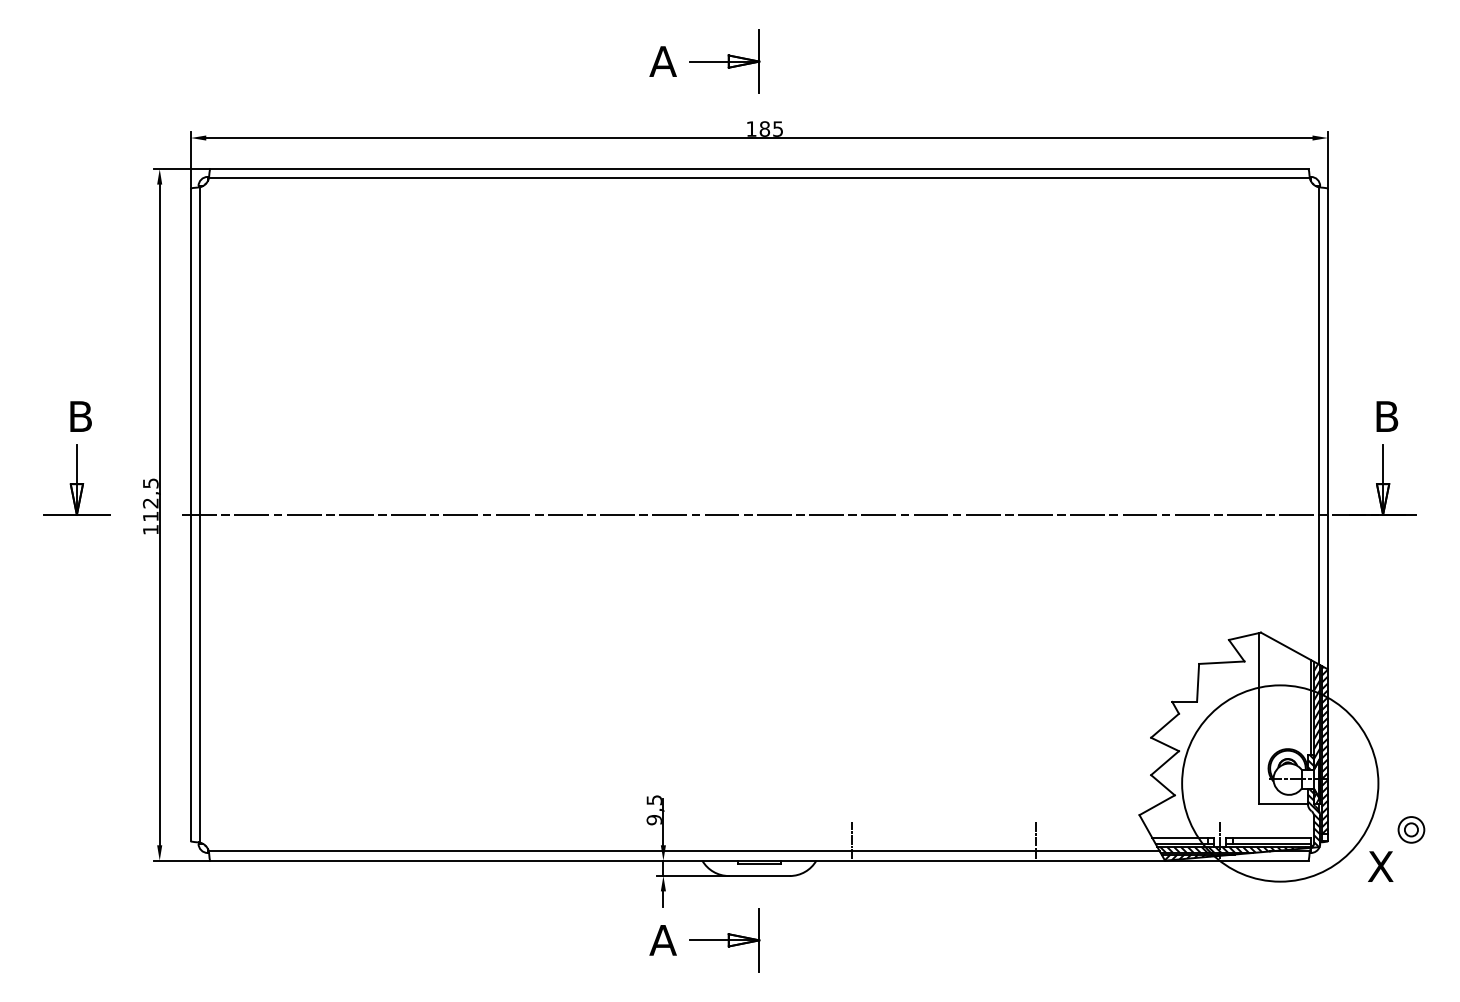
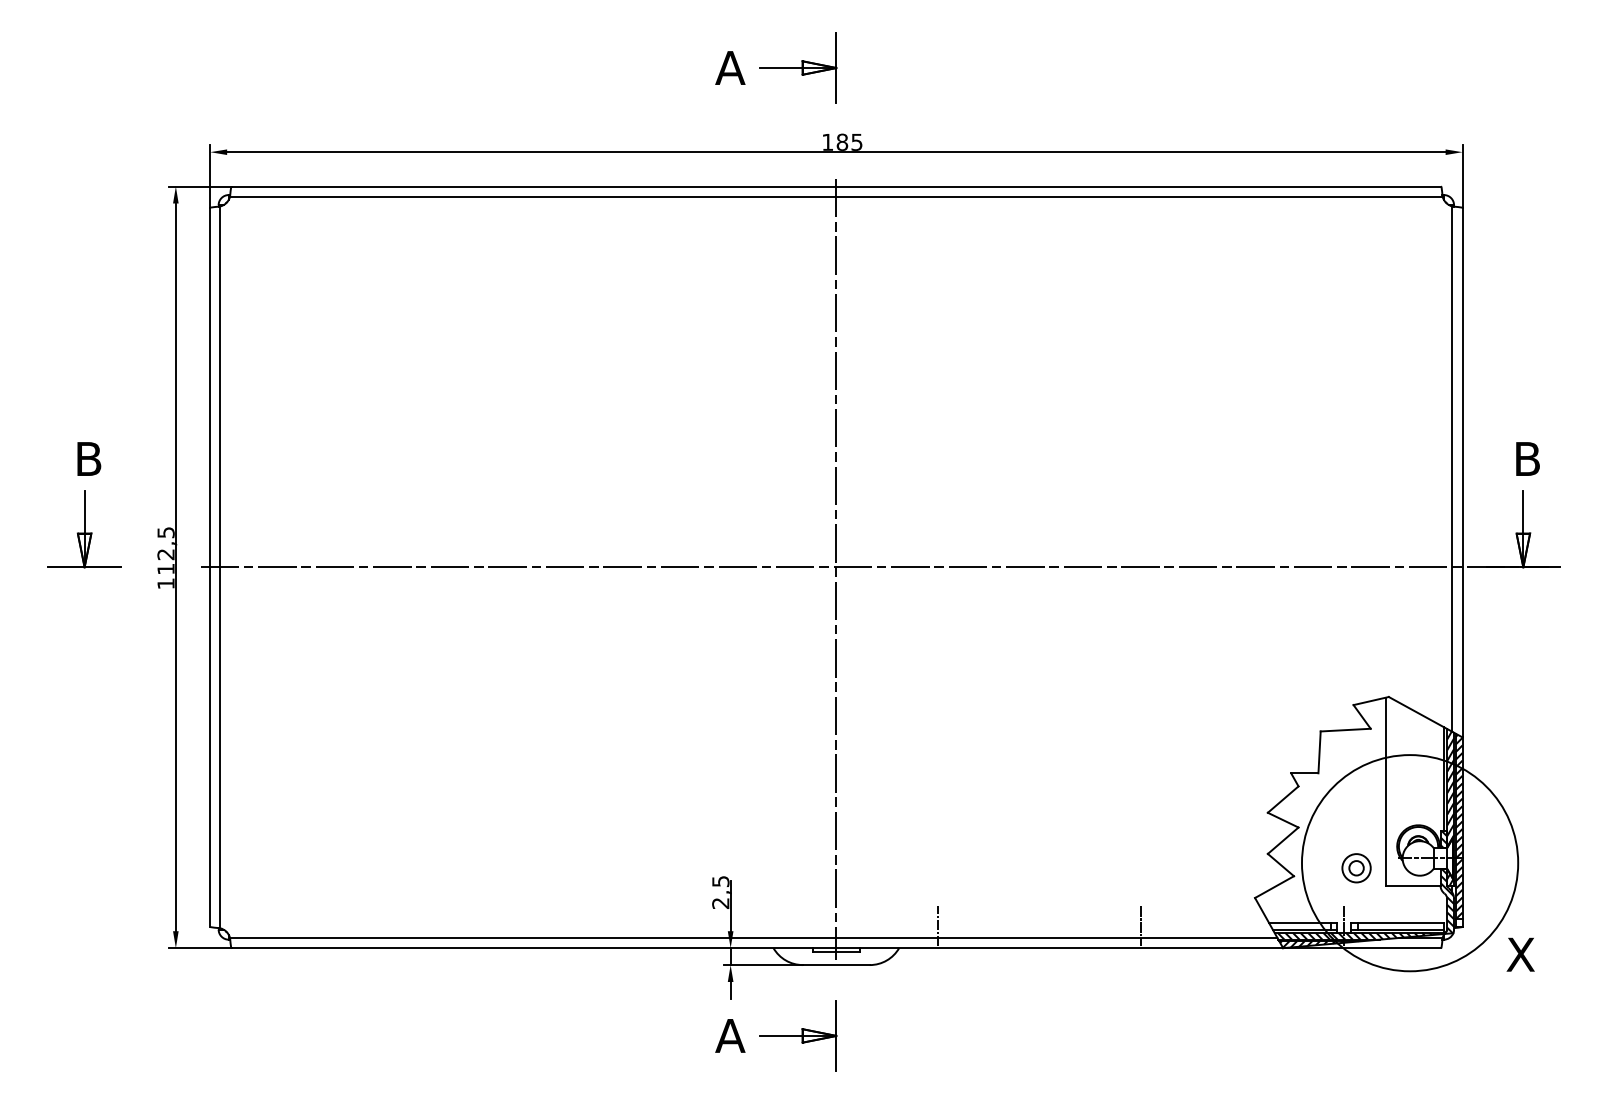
line: (759, 515) -> (836, 568), added
text: (654, 820) -> (720, 903), 9,5 -> 2,5
part: (1411, 830) -> (1356, 868), moved

